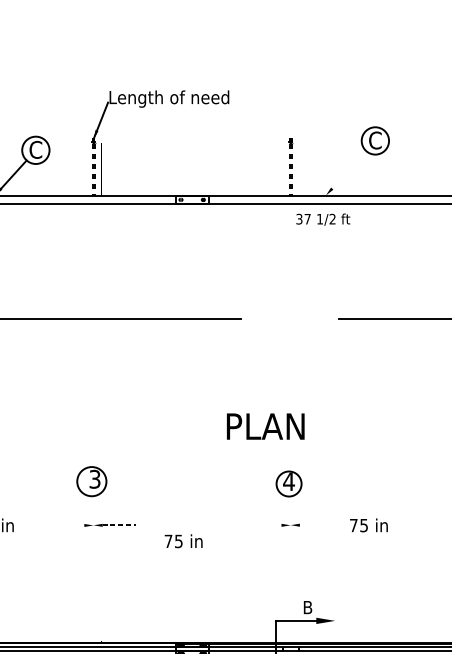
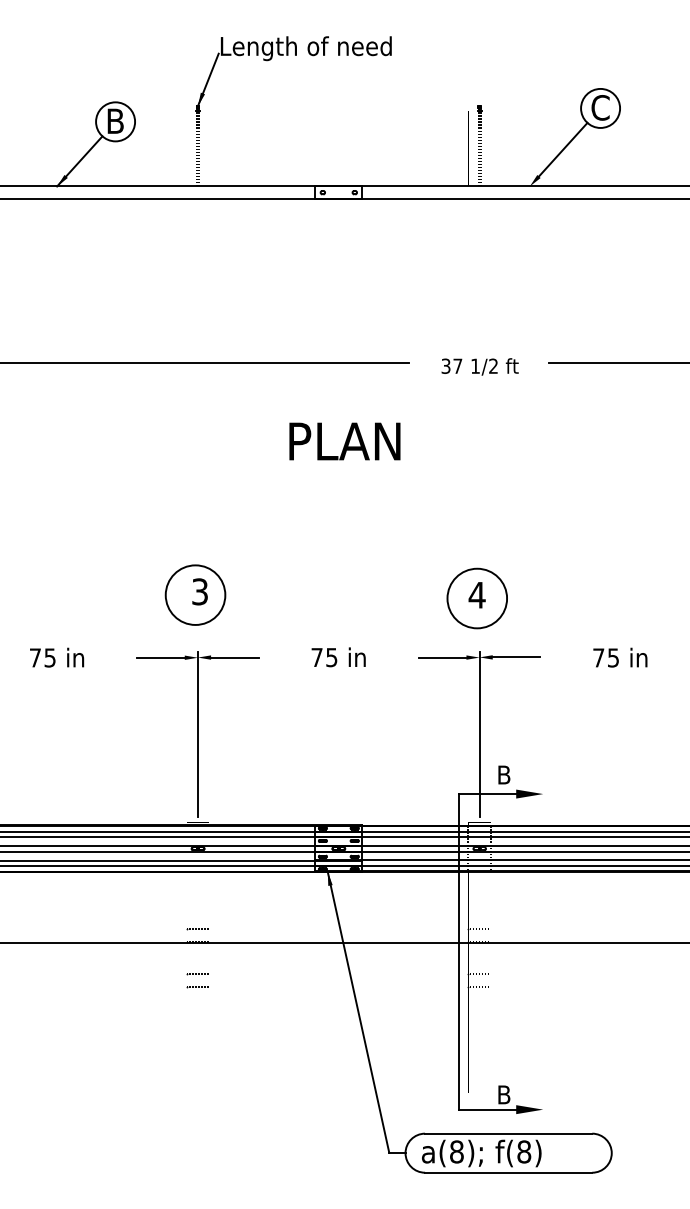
text: (35, 150) -> (115, 121), C -> B
line: (348, 169) -> (562, 149), added
text: (322, 219) -> (479, 366), moved
text: (265, 426) -> (344, 441), moved
circle: (91, 481) -> (195, 594), size x1.43
circle: (289, 483) -> (477, 598), size x1.67
line: (67, 525) -> (160, 657), added
line: (119, 525) -> (234, 657), dashed -> solid
line: (264, 525) -> (442, 657), added
line: (316, 525) -> (516, 657), added
text: (369, 525) -> (620, 657), moved
text: (183, 541) -> (338, 657), moved
line: (93, 579) -> (197, 734), added
line: (290, 579) -> (479, 734), added

